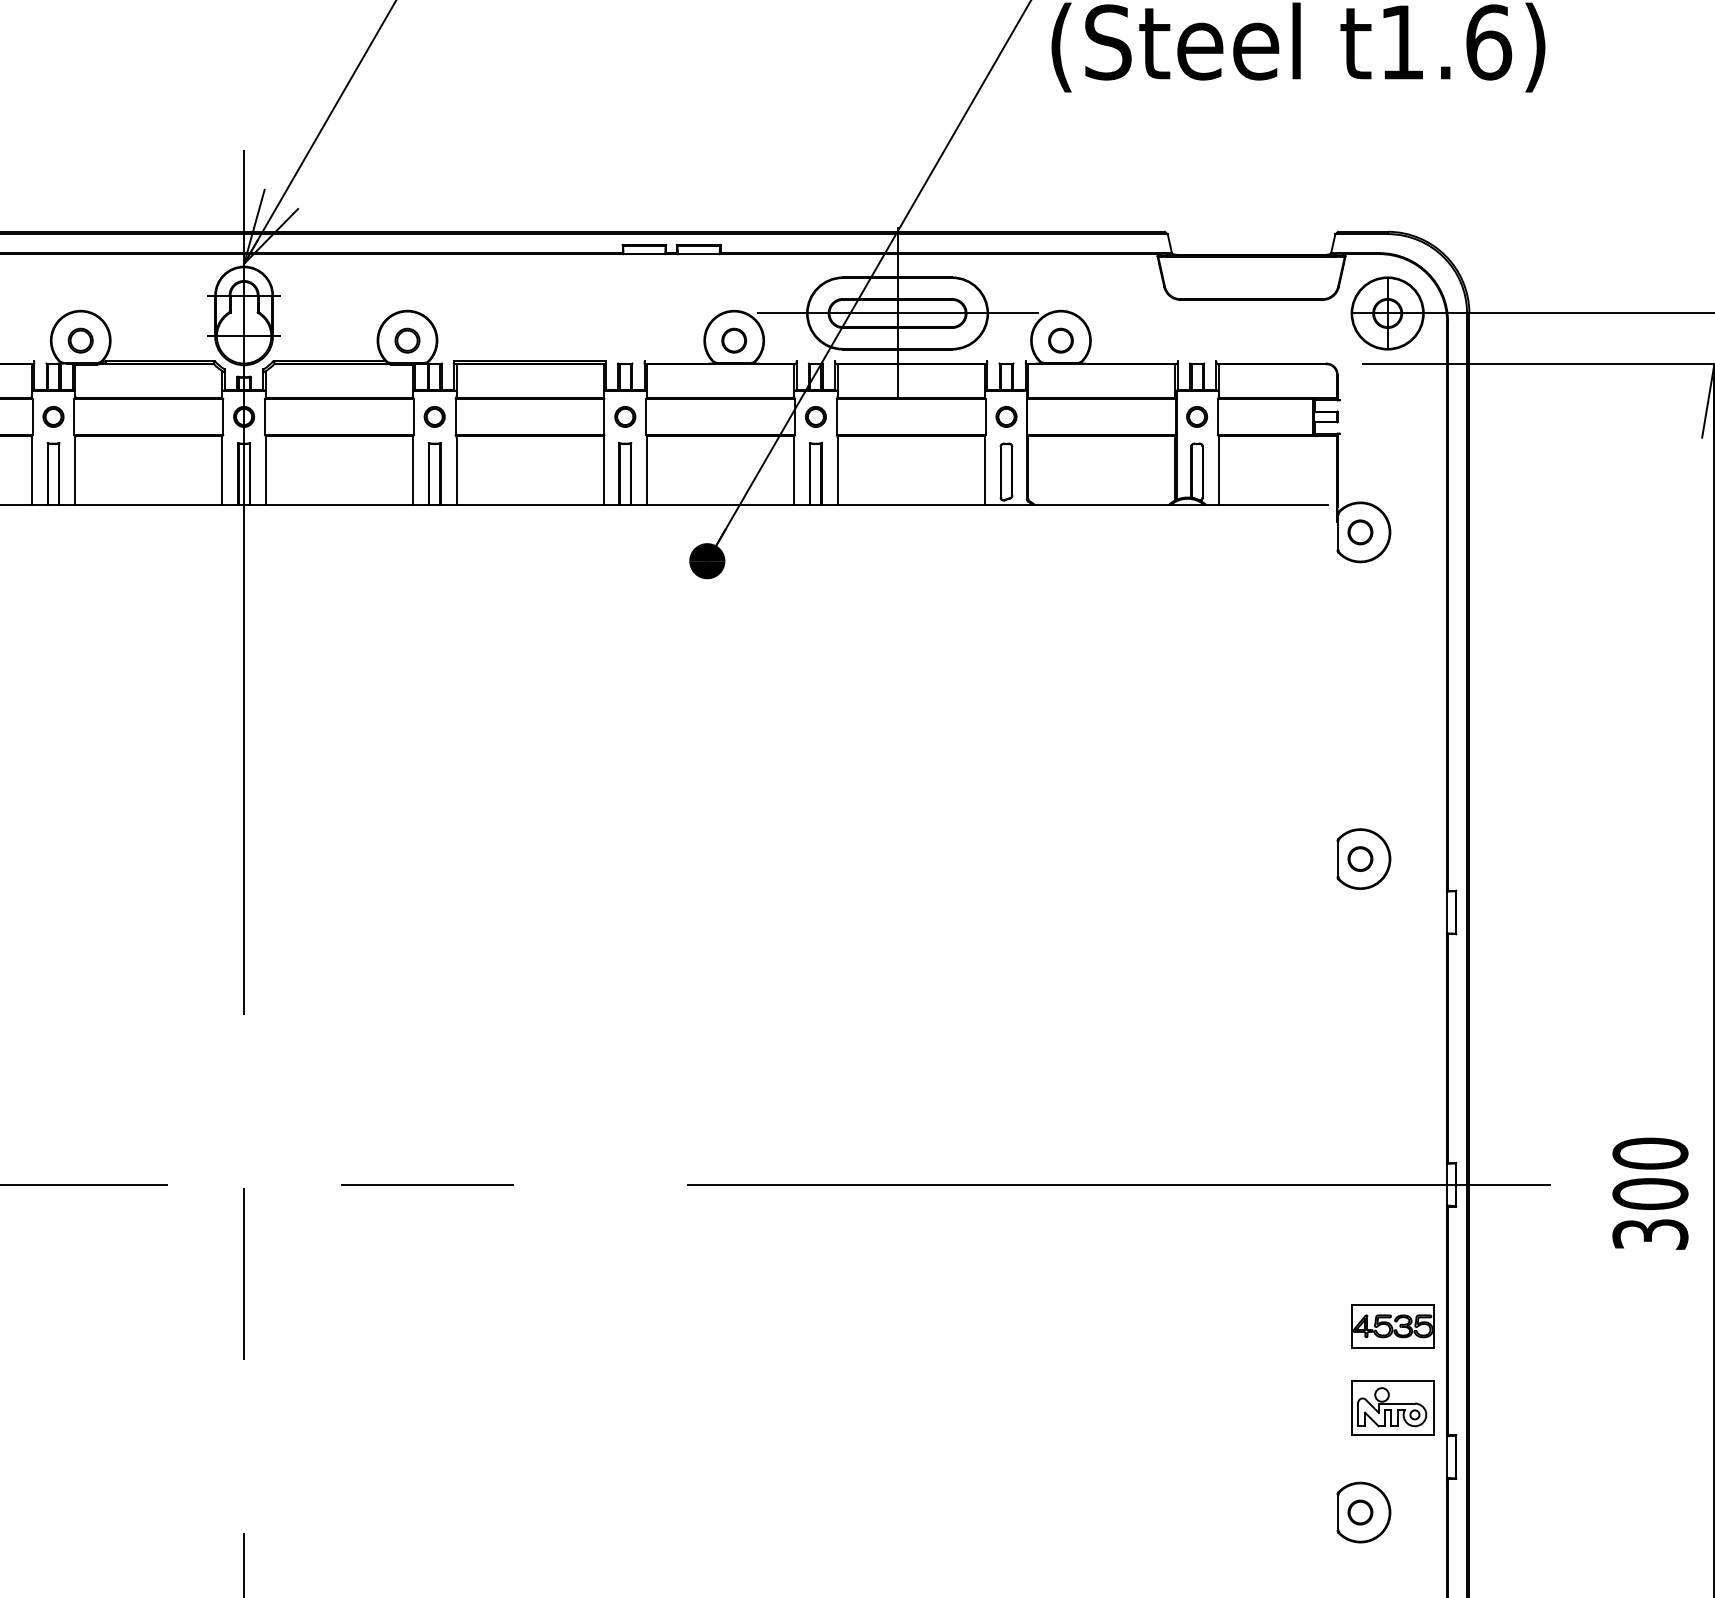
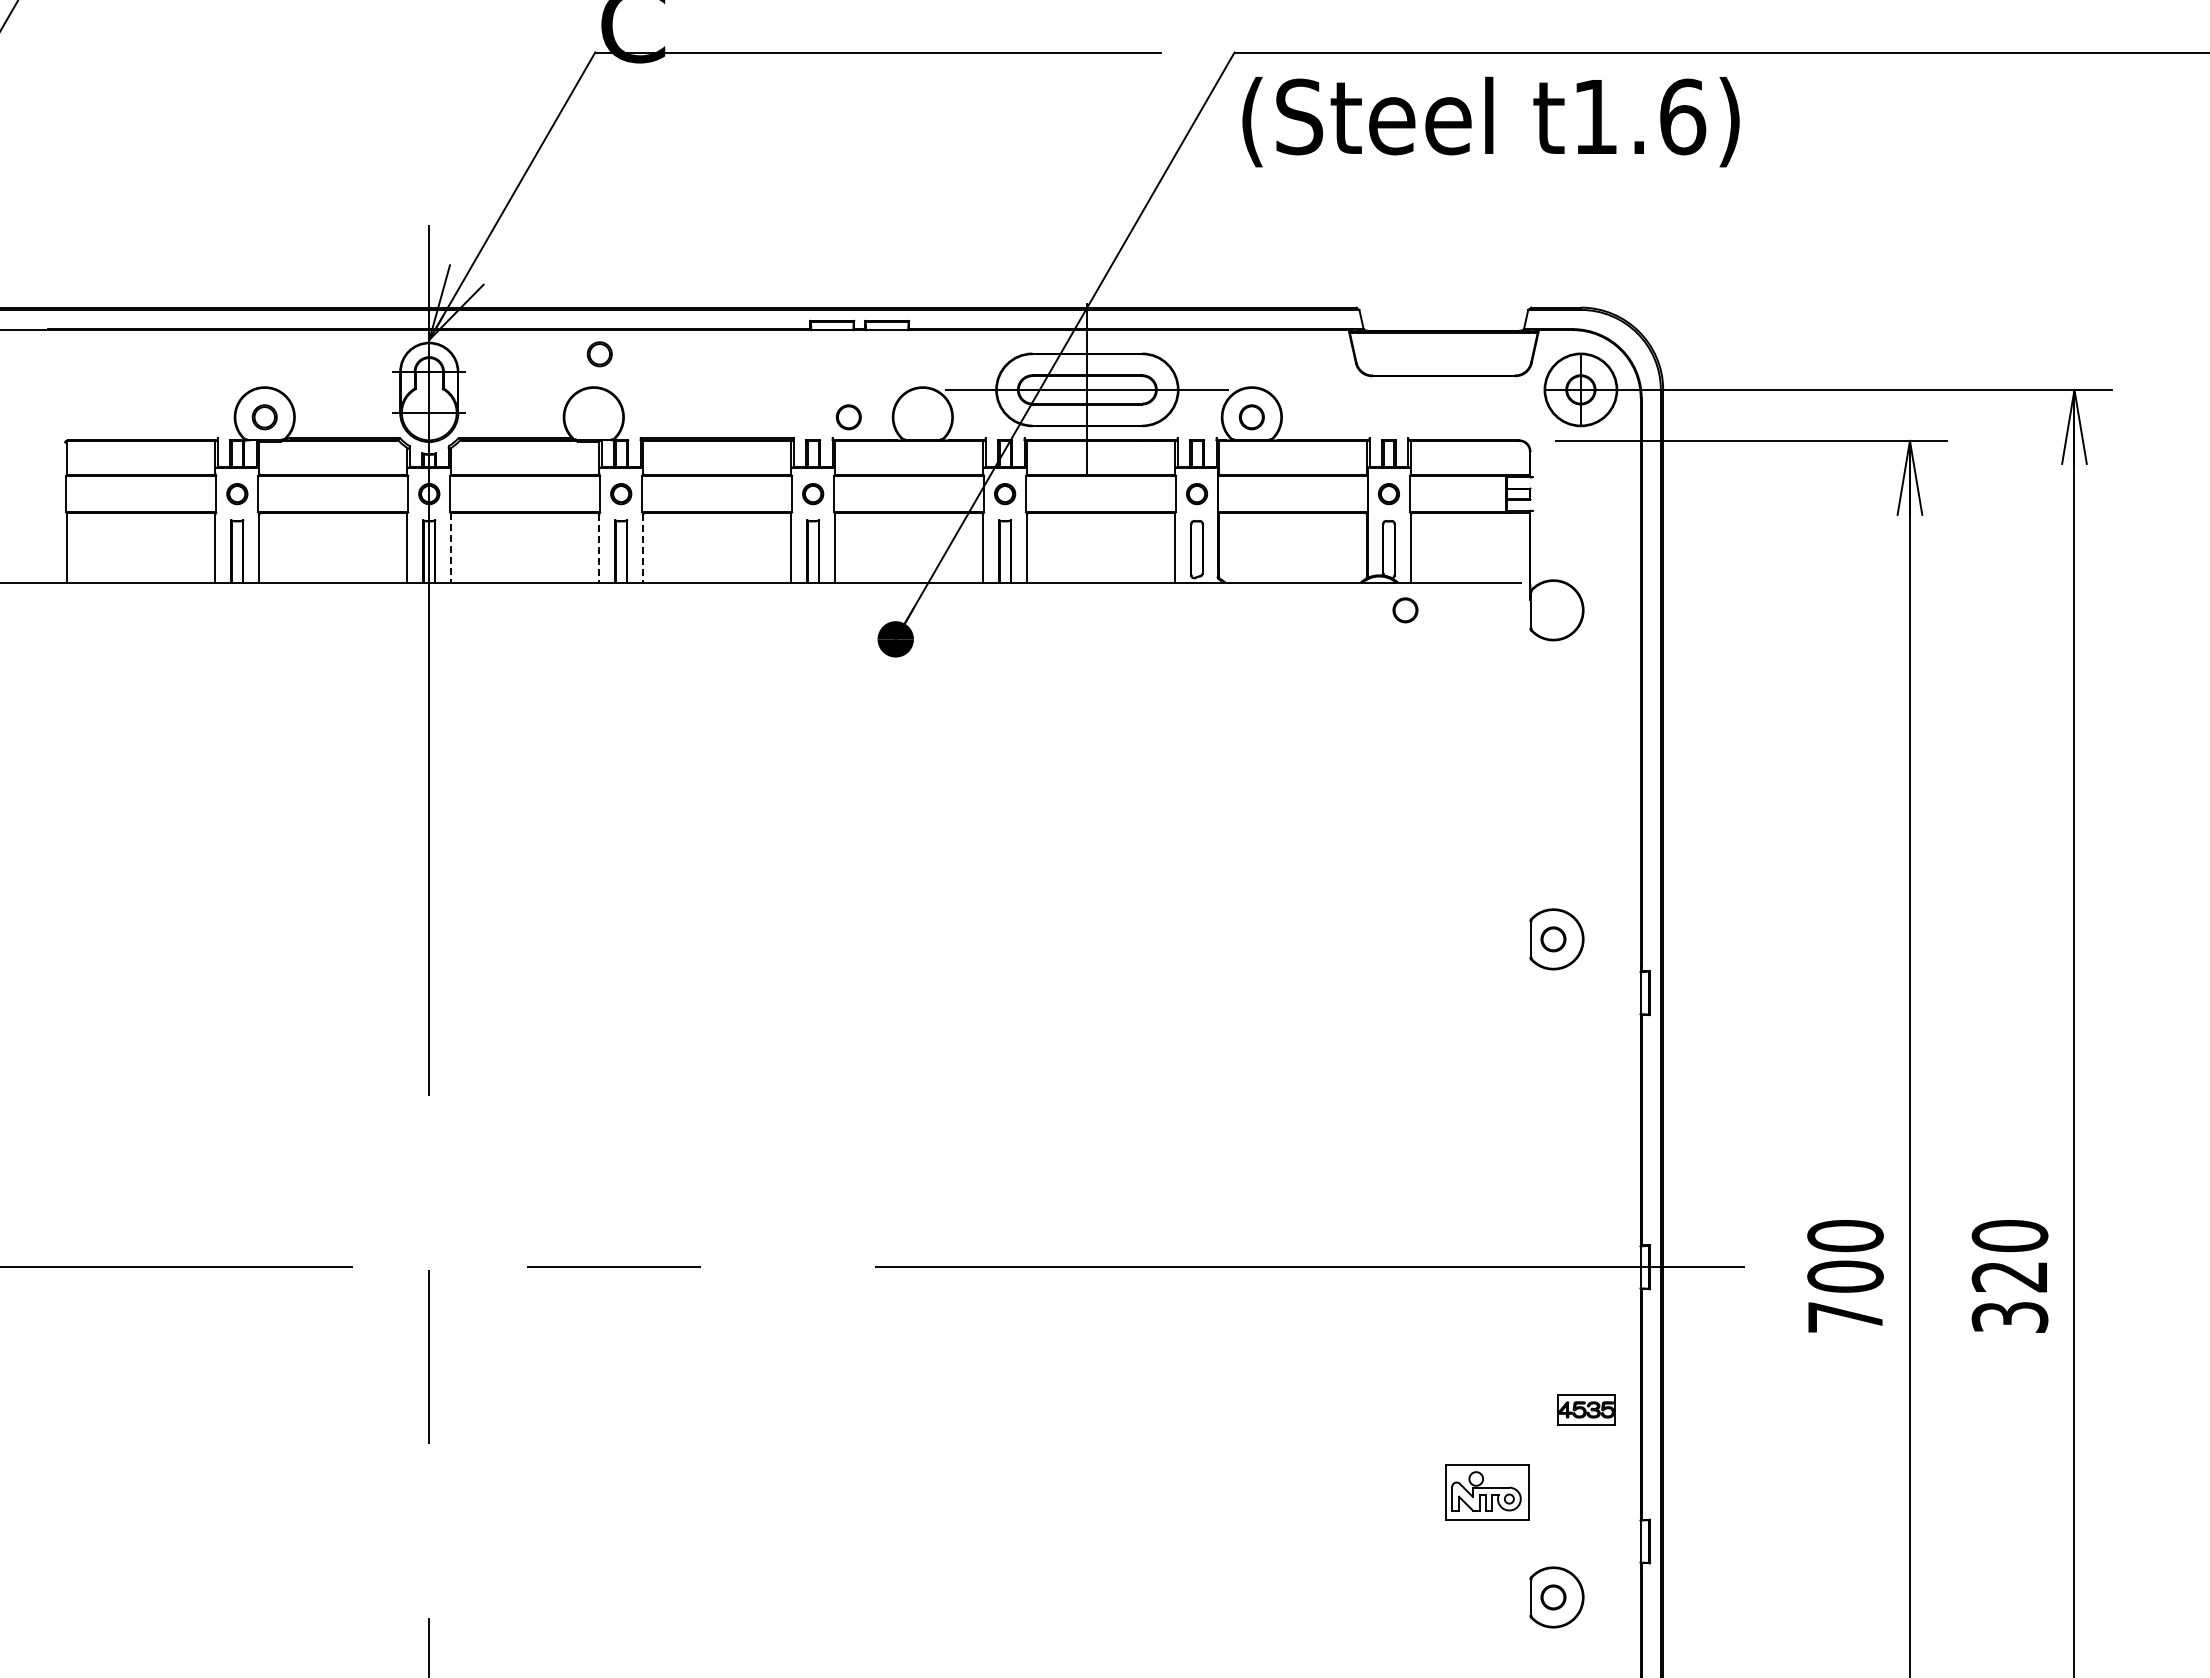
part: (407, 340) -> (599, 354), moved
circle: (733, 340) -> (848, 417), moved
line: (266, 470) -> (451, 548), solid -> dashed
line: (413, 471) -> (599, 549), solid -> dashed
line: (456, 471) -> (643, 549), solid -> dashed
circle: (1360, 532) -> (1405, 610), moved
text: (1650, 1234) -> (1845, 1317), 300 -> 700
part: (1393, 1325) -> (1586, 1409), size x0.7
part: (1393, 1408) -> (1487, 1492), moved

